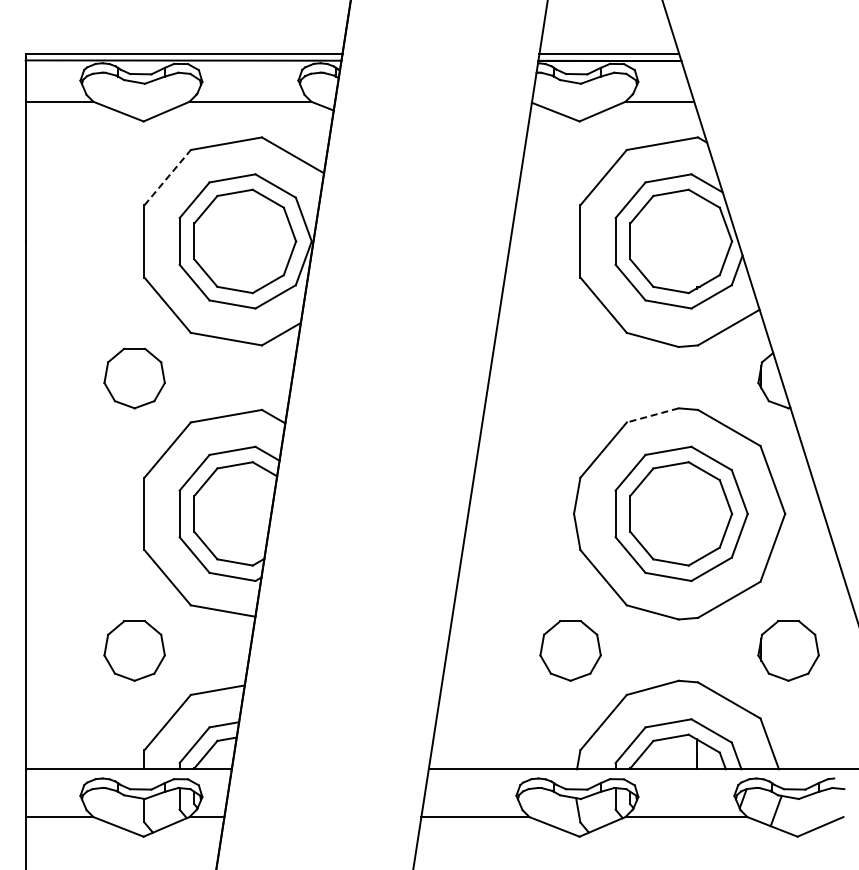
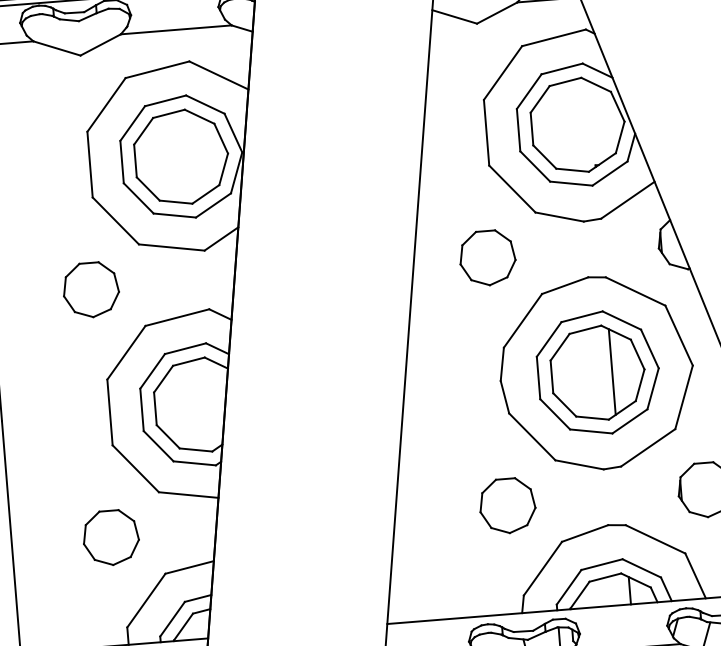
line: (167, 177) -> (106, 104), dashed -> solid
part: (570, 378) -> (487, 258), added
line: (652, 415) -> (564, 285), dashed -> solid
line: (696, 513) -> (612, 371), added

